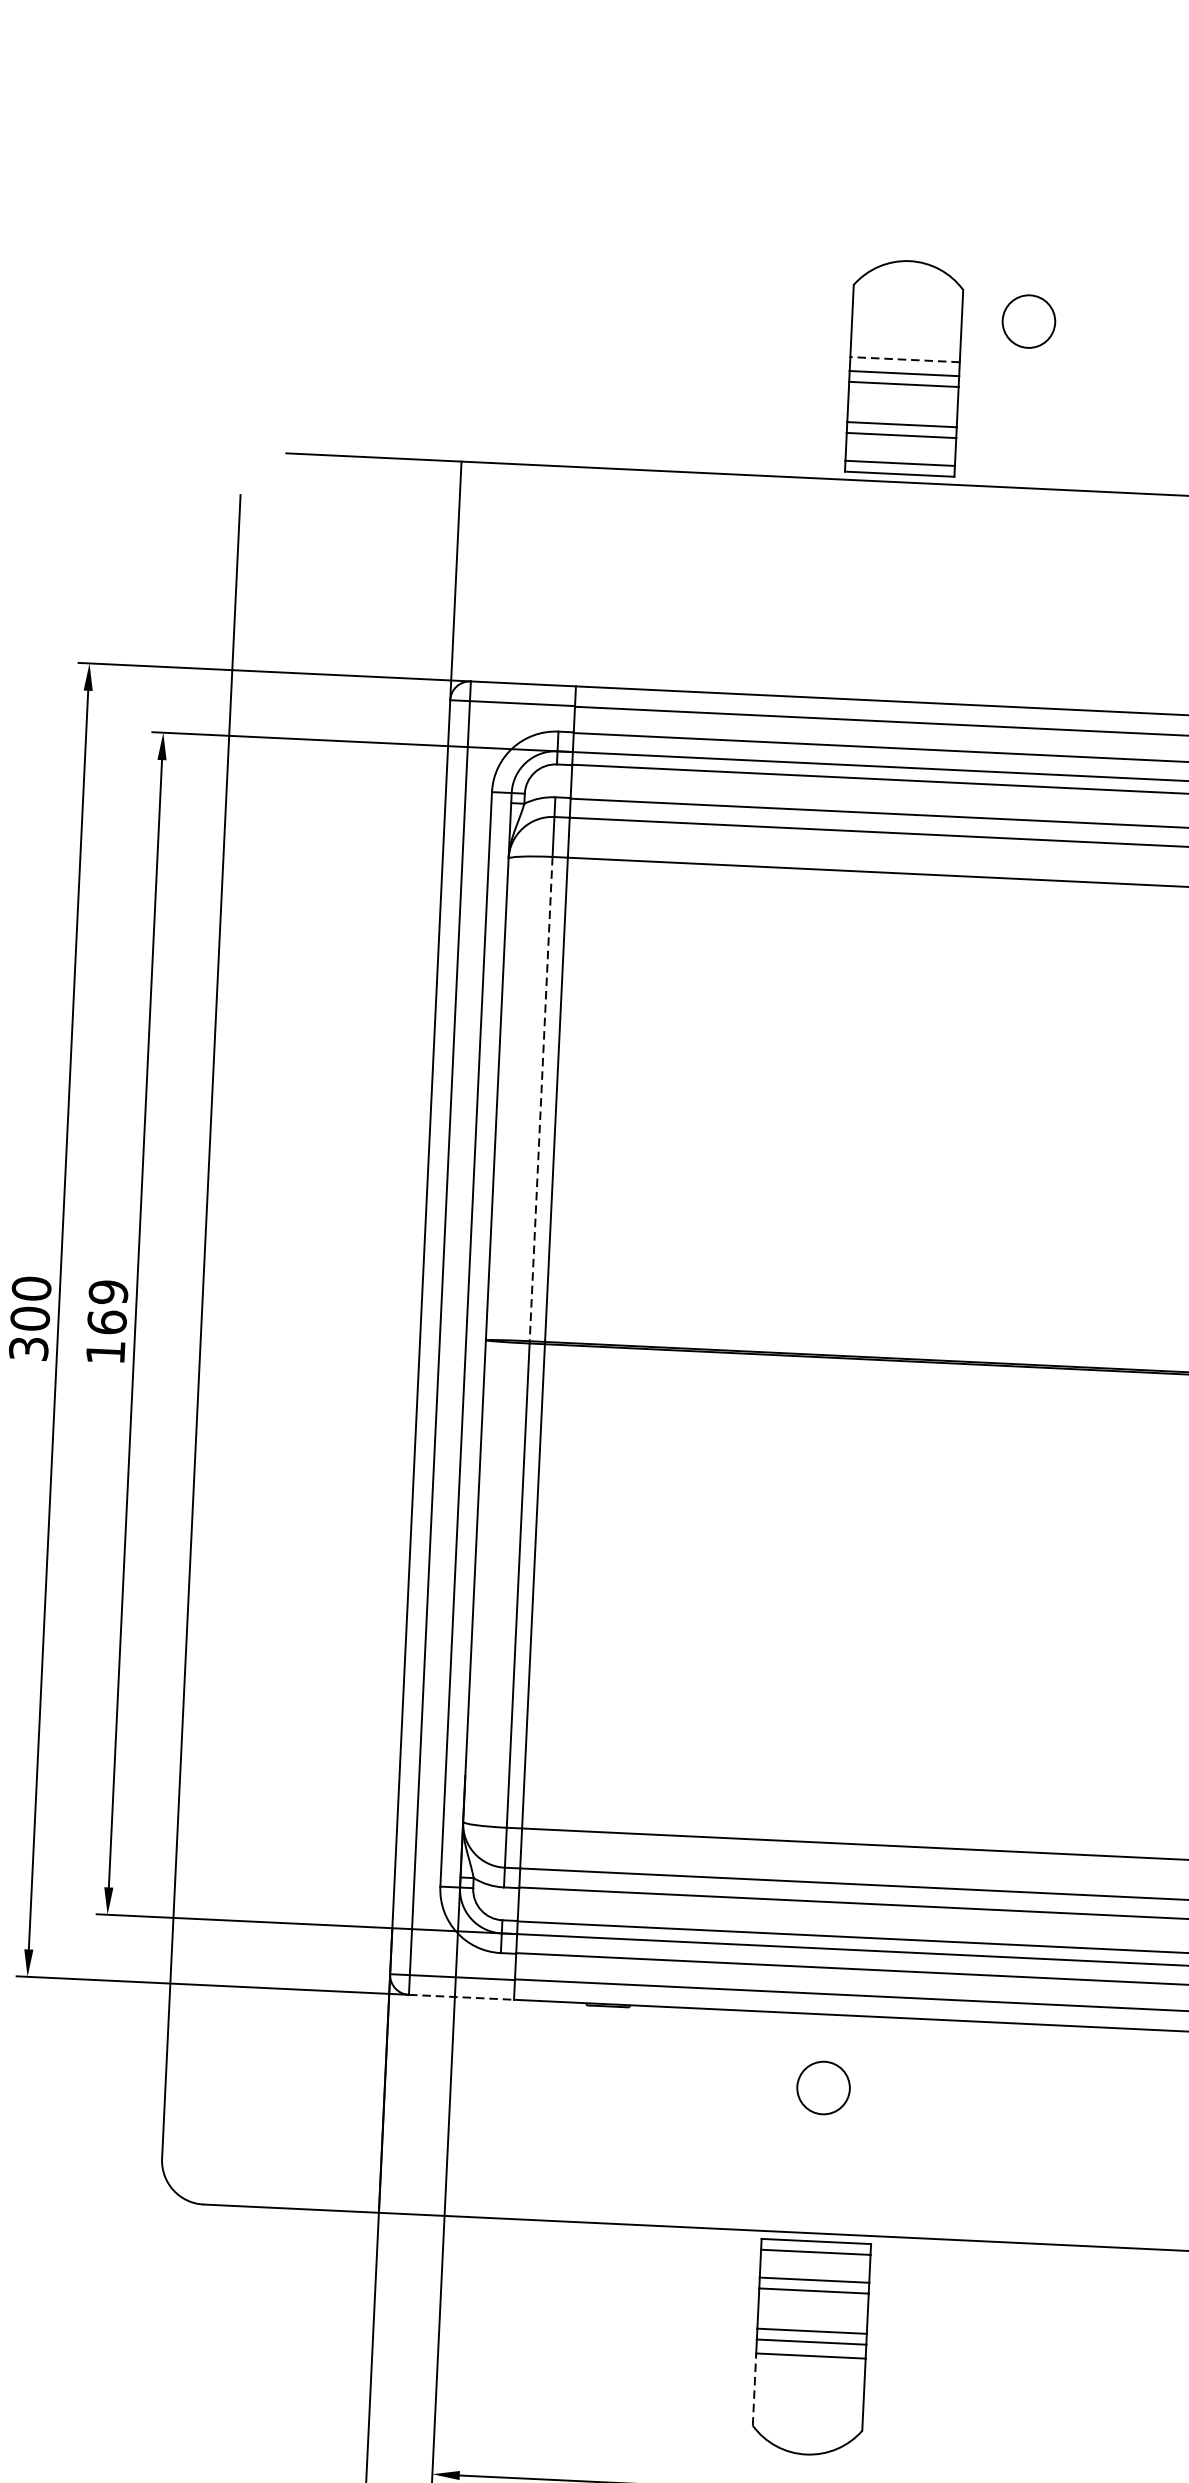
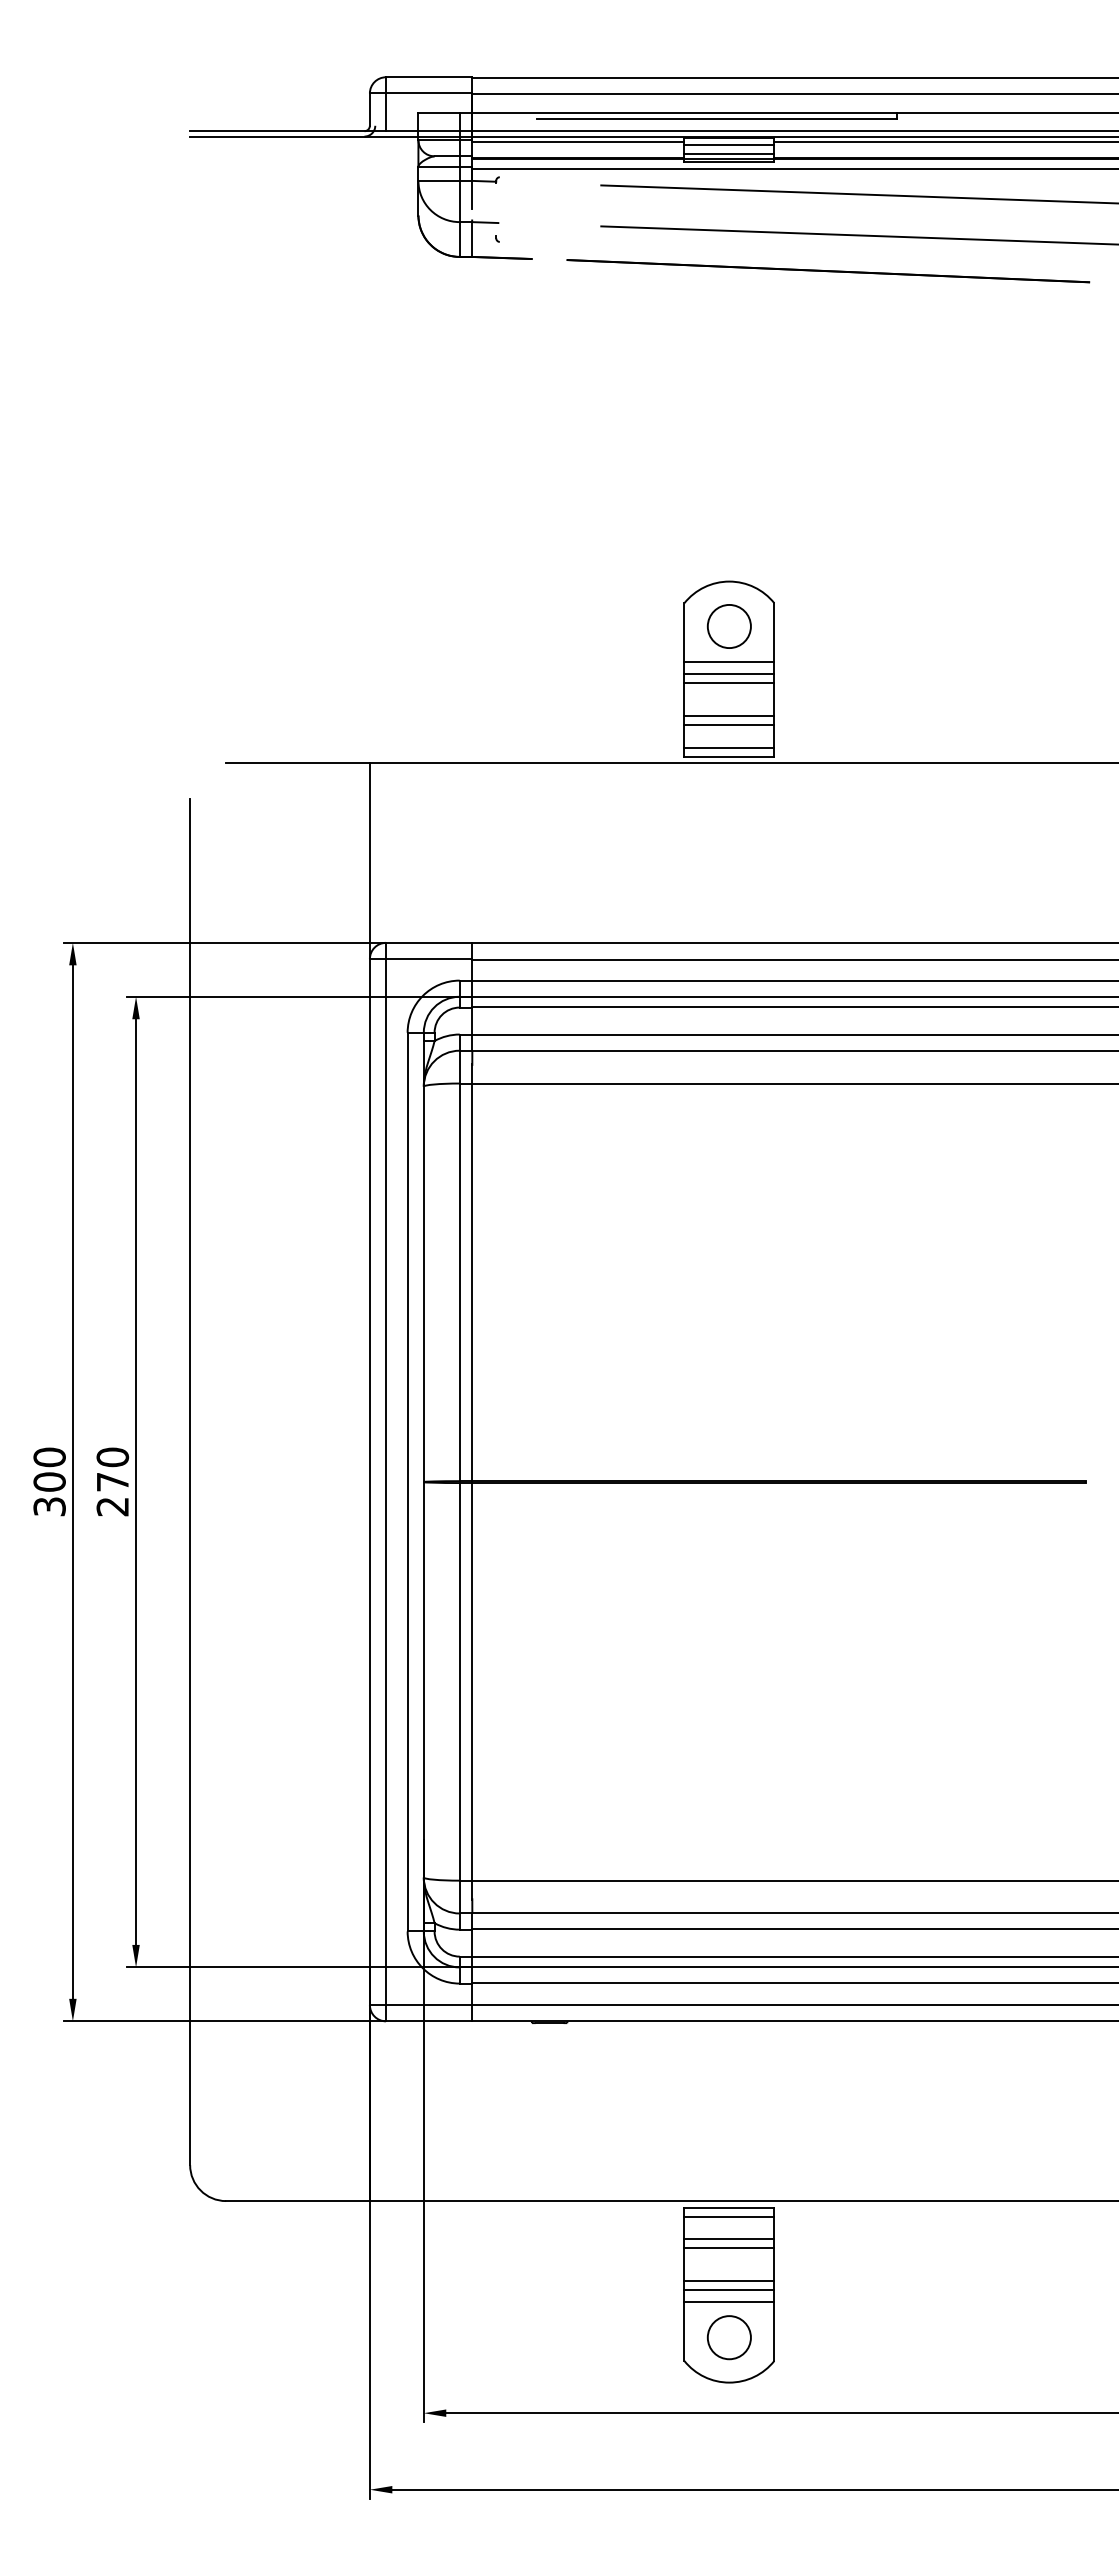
circle: (1027, 321) -> (728, 626), moved
line: (905, 359) -> (729, 662), dashed -> solid
line: (540, 1099) -> (459, 1282), dashed -> solid
text: (106, 1321) -> (112, 1481), 169 -> 270
line: (461, 1997) -> (429, 2021), dashed -> solid
circle: (822, 2087) -> (728, 2337), moved
line: (754, 2389) -> (684, 2331), dashed -> solid

